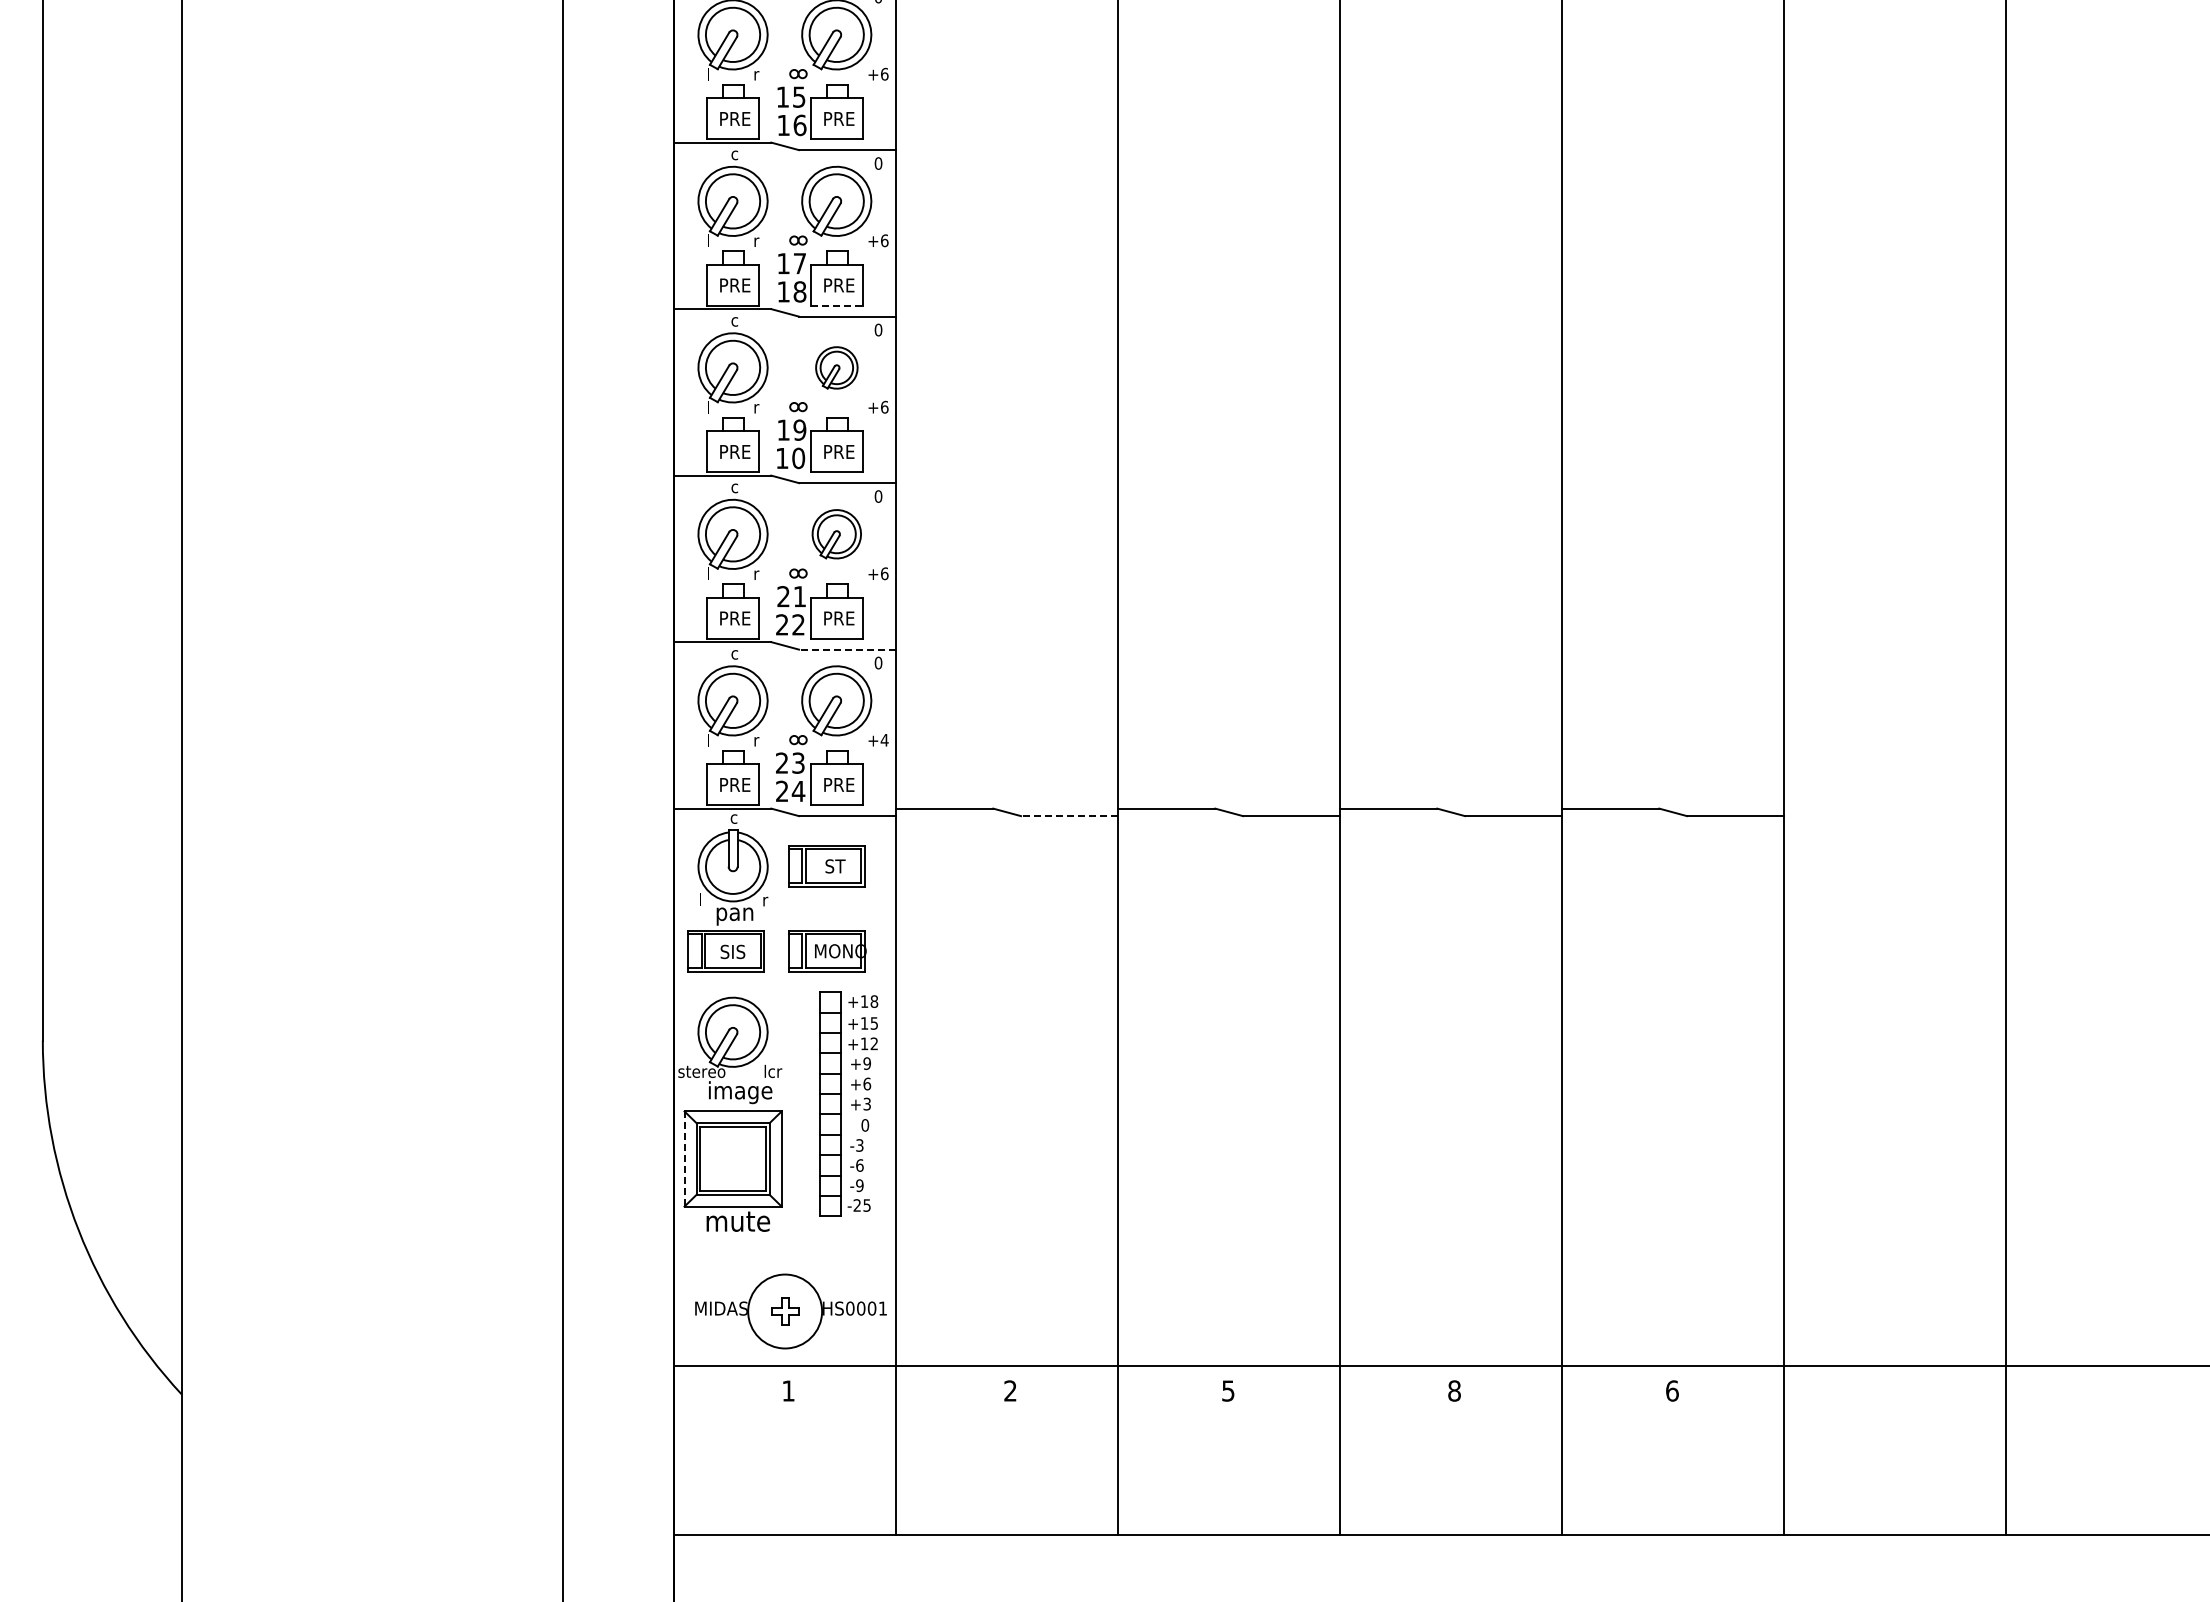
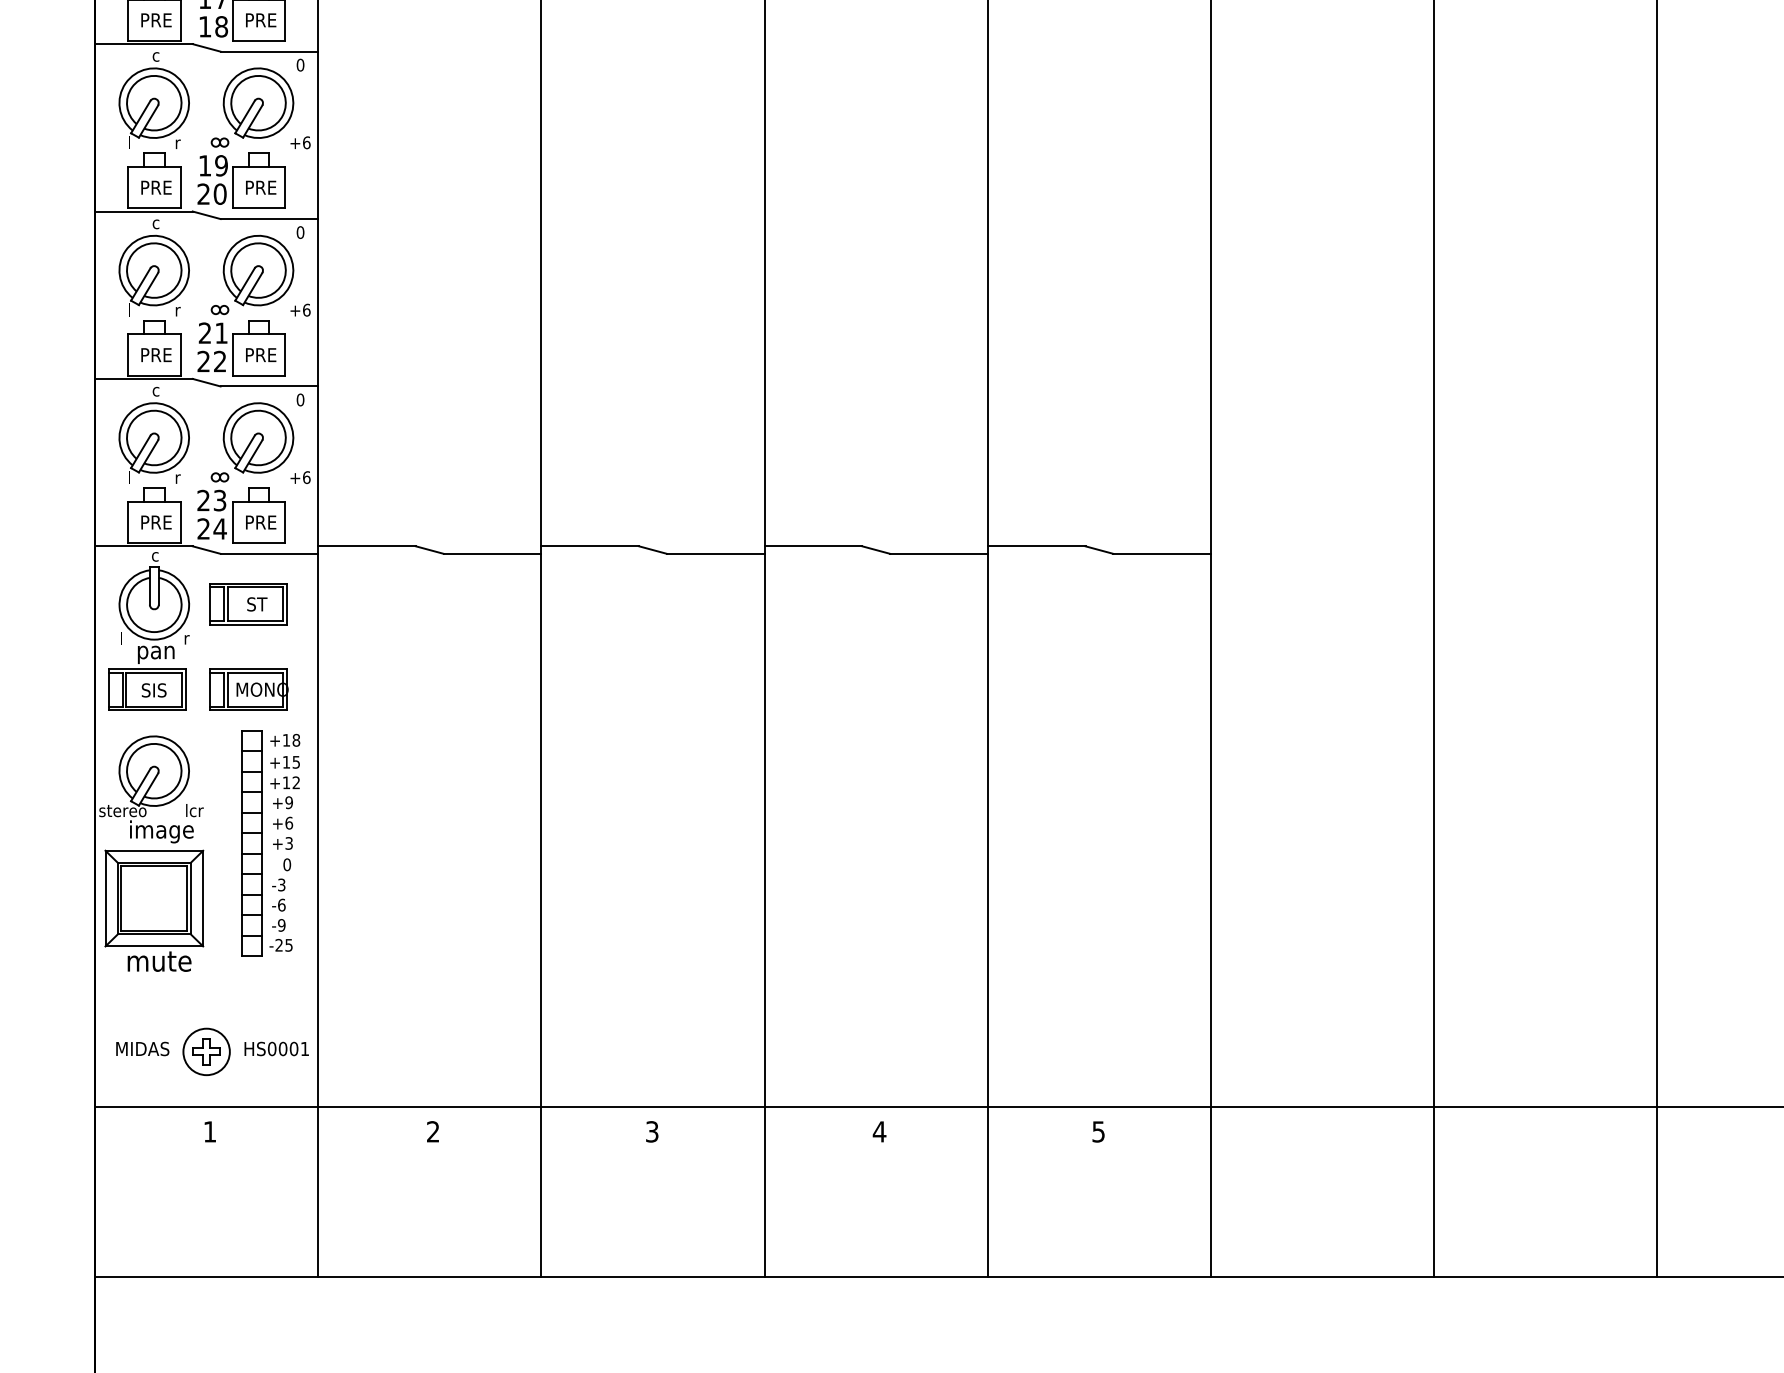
line: (837, 305) -> (259, 40), dashed -> solid
part: (836, 367) -> (258, 102), size x1.67
text: (782, 457) -> (203, 193), 10 -> 20
part: (836, 533) -> (258, 269), size x1.43
line: (847, 649) -> (269, 386), dashed -> solid
text: (884, 739) -> (306, 476), +4 -> +6
line: (1069, 816) -> (492, 554), dashed -> solid
line: (684, 1159) -> (105, 899), dashed -> solid
circle: (785, 1311) -> (207, 1051), size x0.62
text: (1228, 1390) -> (652, 1131), 5 -> 3
text: (1454, 1390) -> (879, 1131), 8 -> 4
text: (1672, 1390) -> (1098, 1131), 6 -> 5

